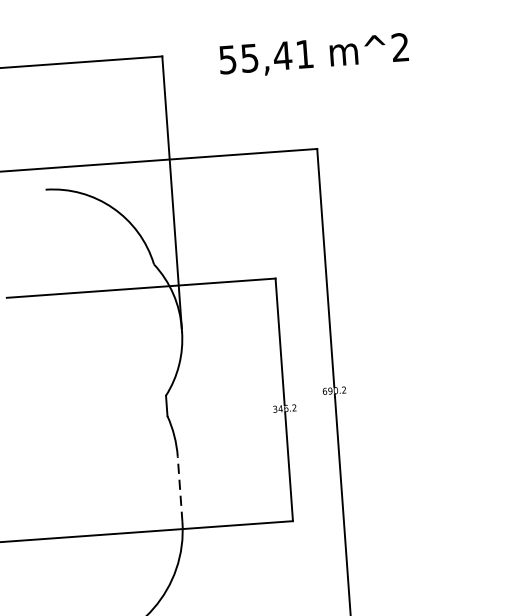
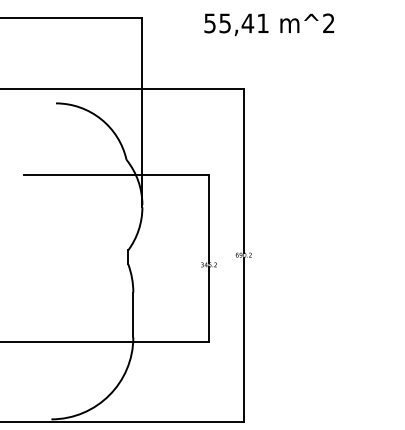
text: (314, 55) -> (269, 24), moved
line: (180, 488) -> (133, 314), dashed -> solid

